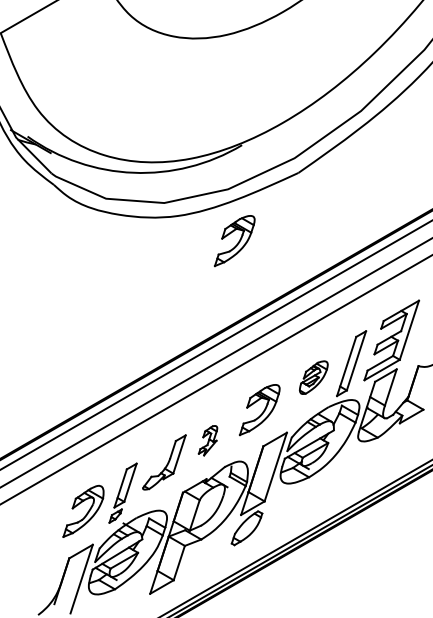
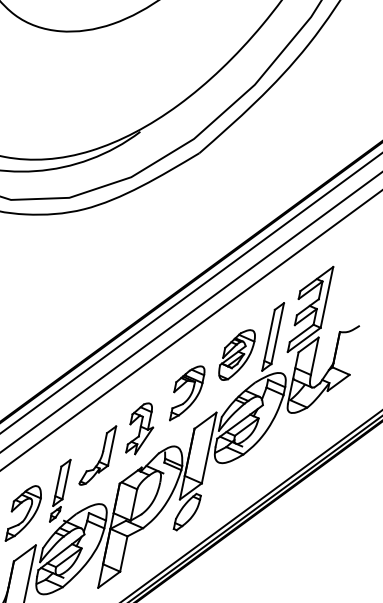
part: (234, 241) -> (143, 228), removed
part: (313, 377) -> (236, 354), size x1.43
part: (207, 440) -> (138, 429), size x1.67

